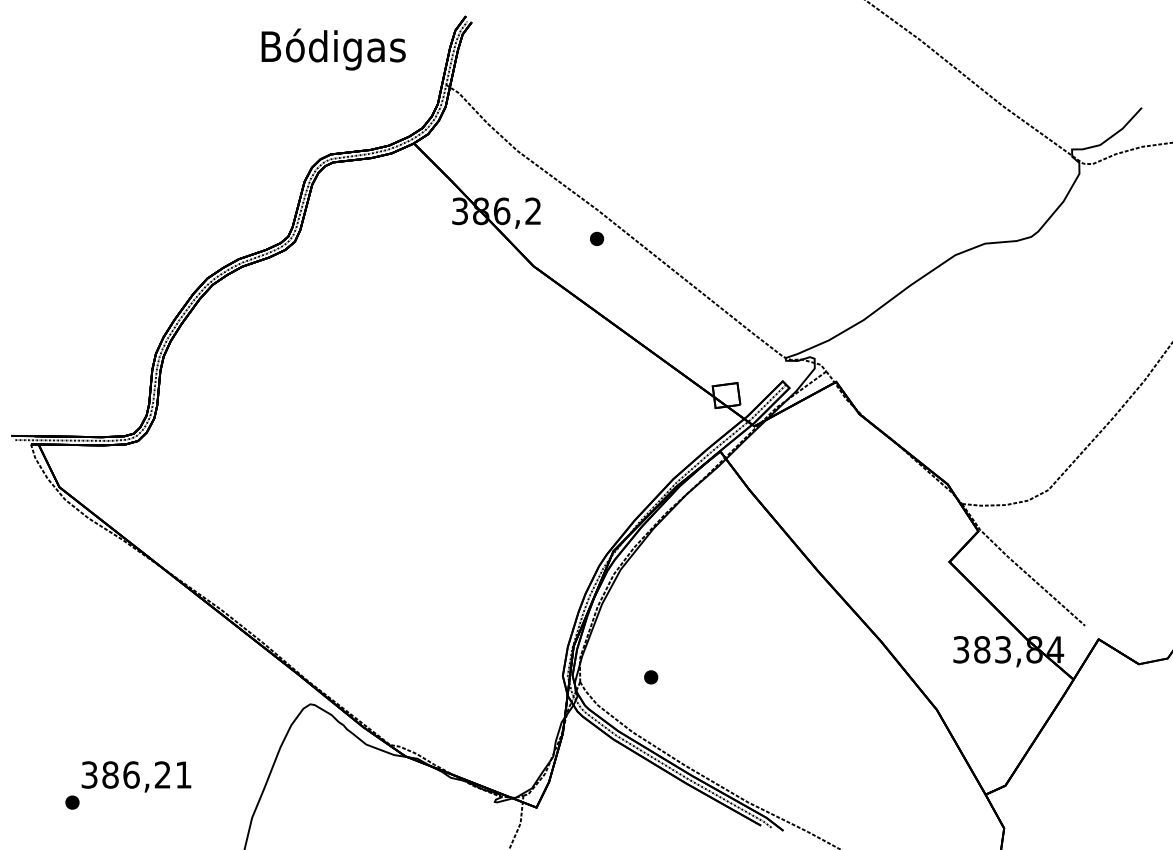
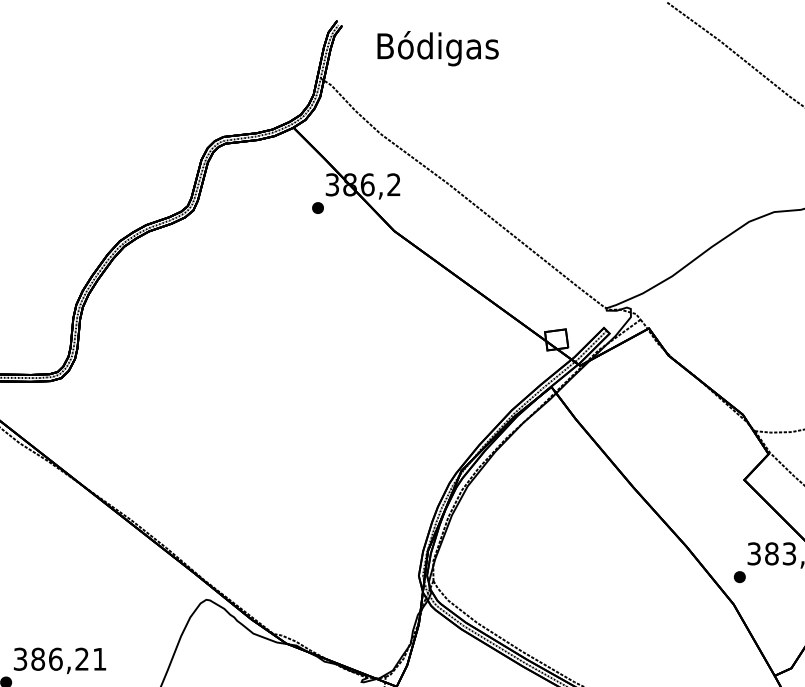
text: (333, 49) -> (437, 48), moved
part: (597, 238) -> (318, 207), moved
part: (651, 677) -> (740, 577), moved

